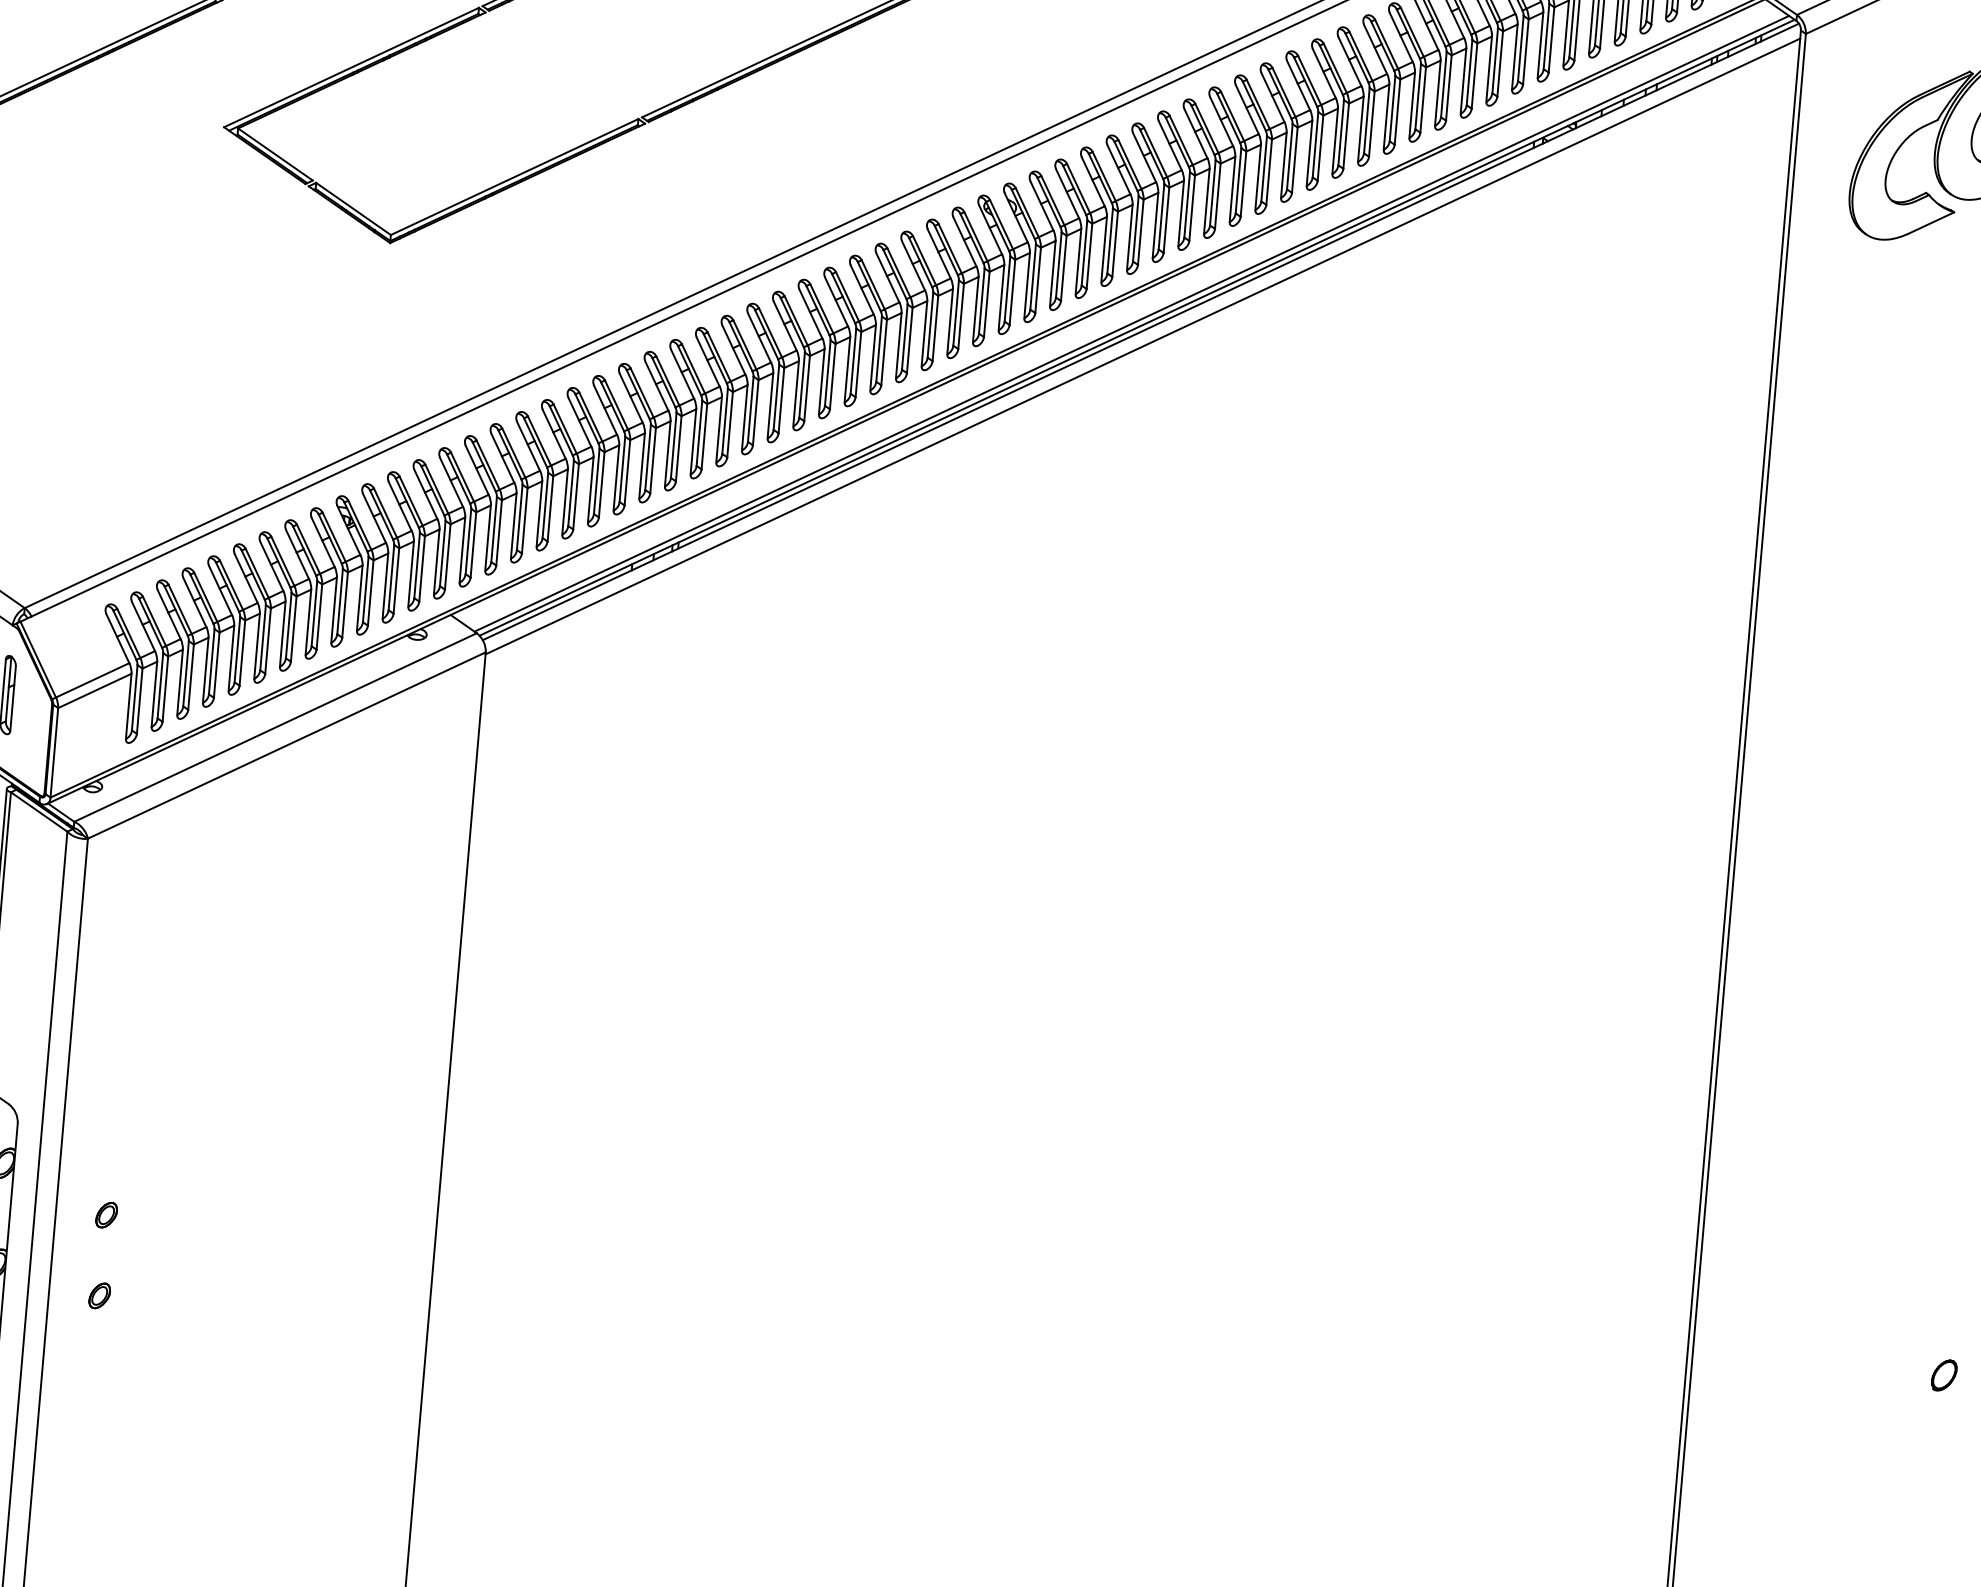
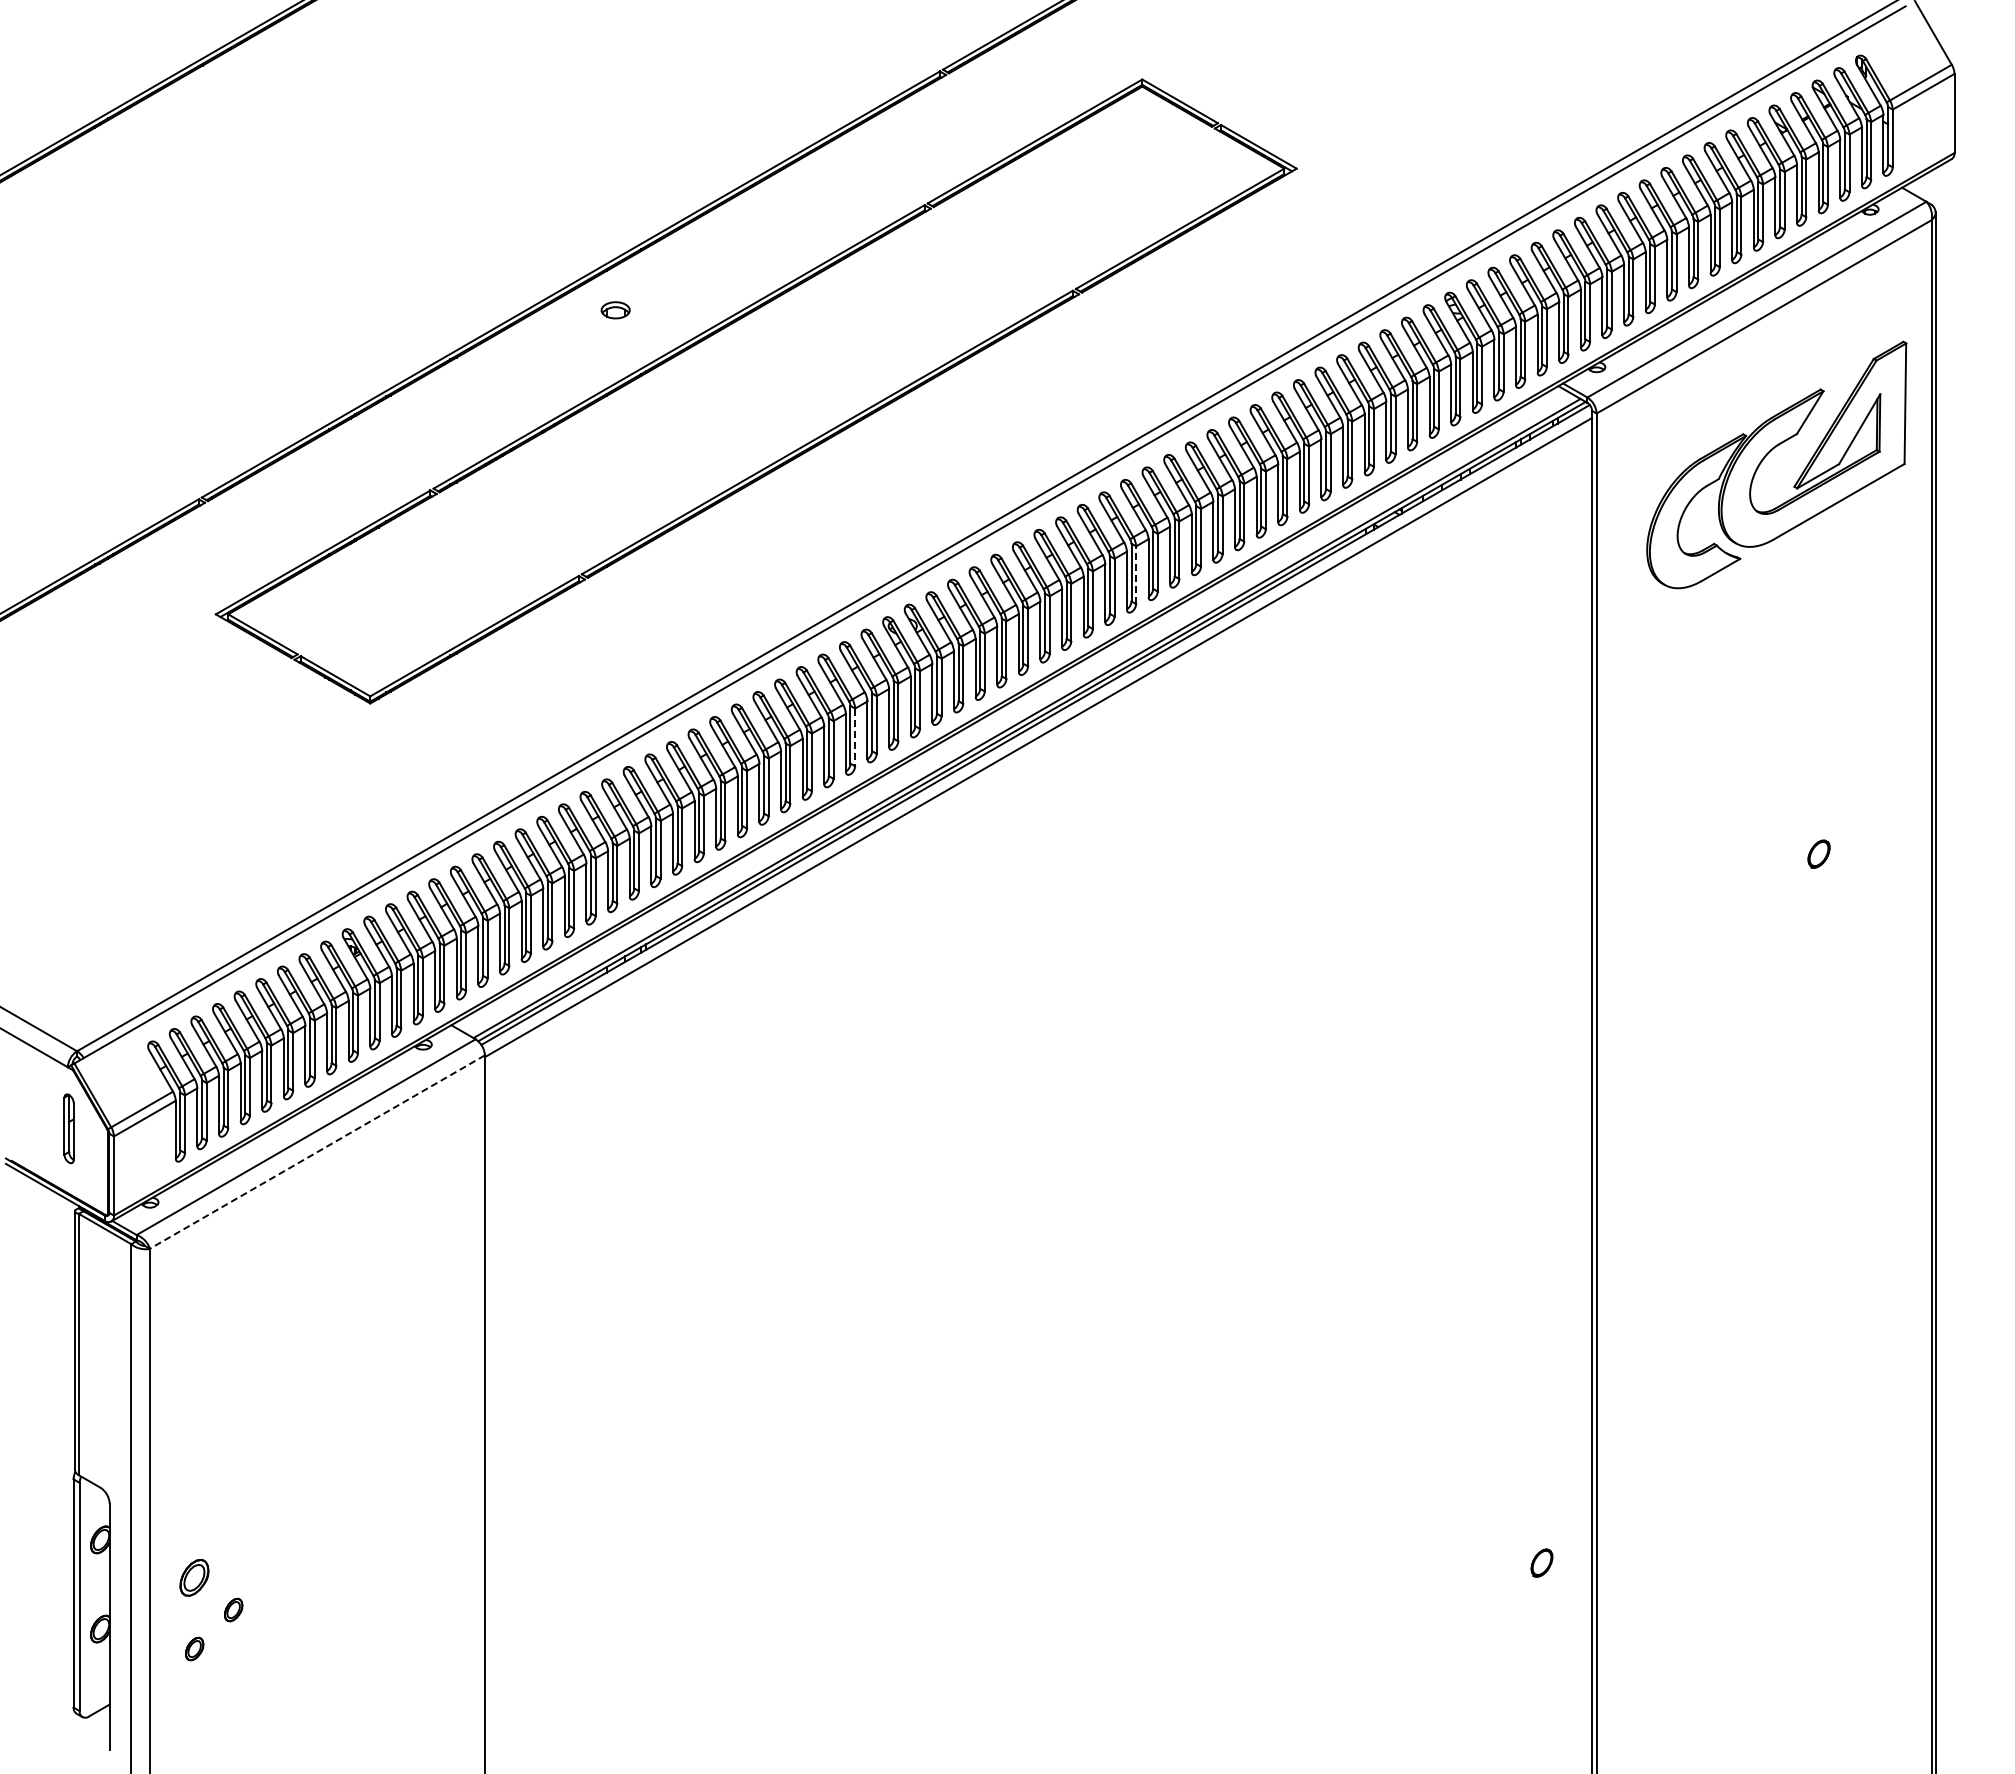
line: (1269, 172) -> (1136, 575), solid -> dashed
line: (935, 328) -> (855, 737), solid -> dashed
line: (285, 745) -> (316, 1152), solid -> dashed
part: (106, 1214) -> (194, 1577), size x1.6
part: (147, 1254) -> (233, 1609), added
part: (1943, 1374) -> (1541, 1562), moved

